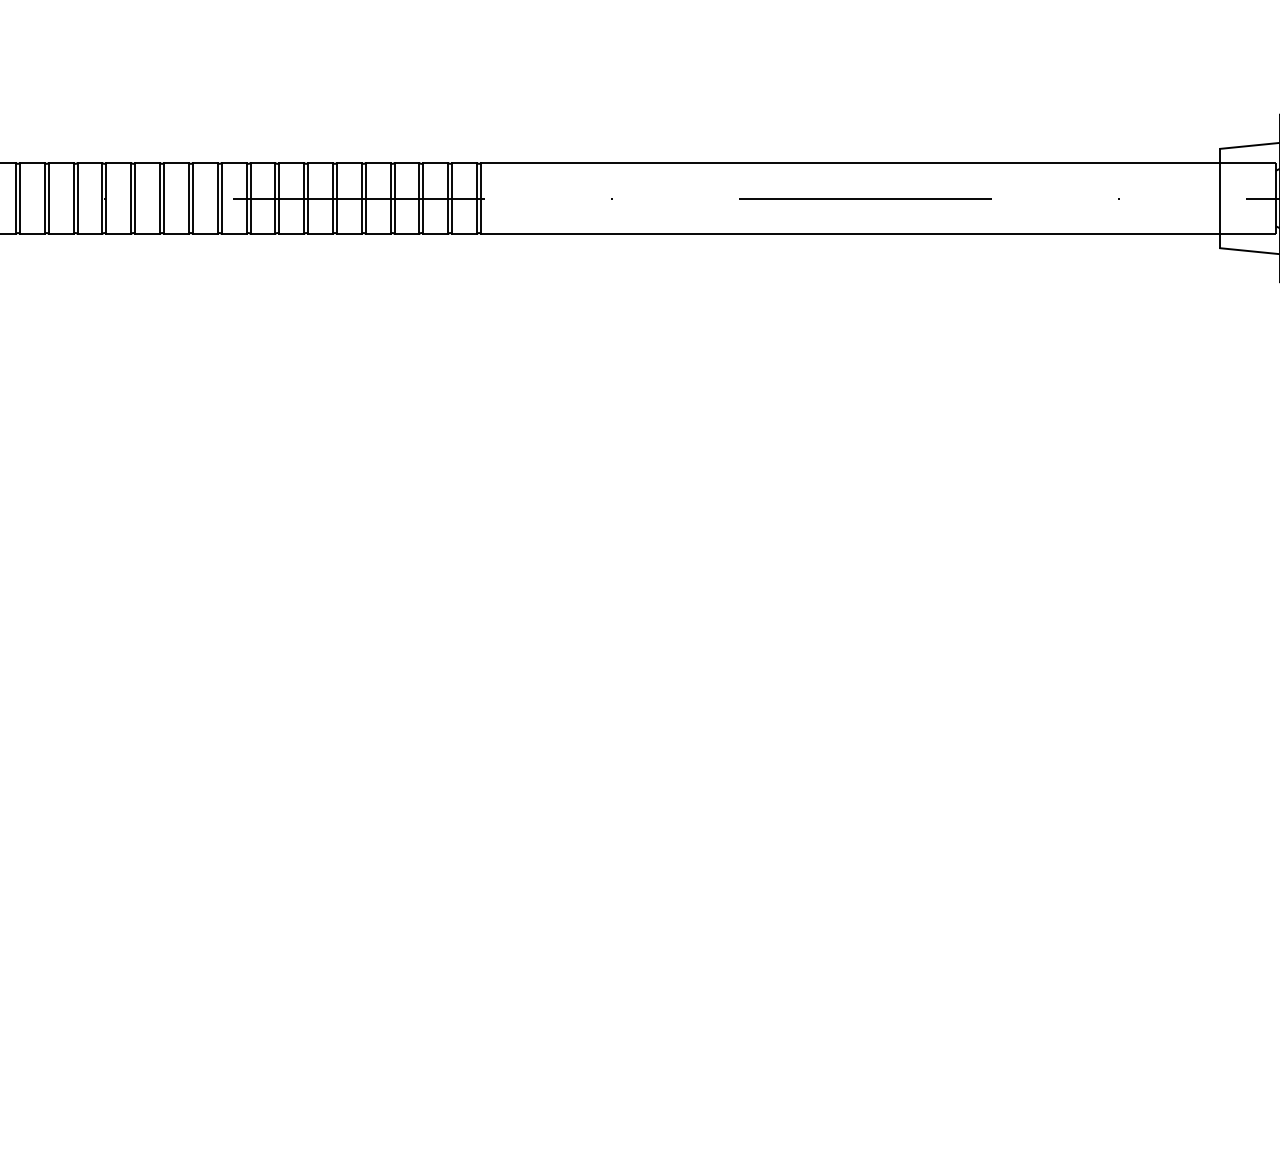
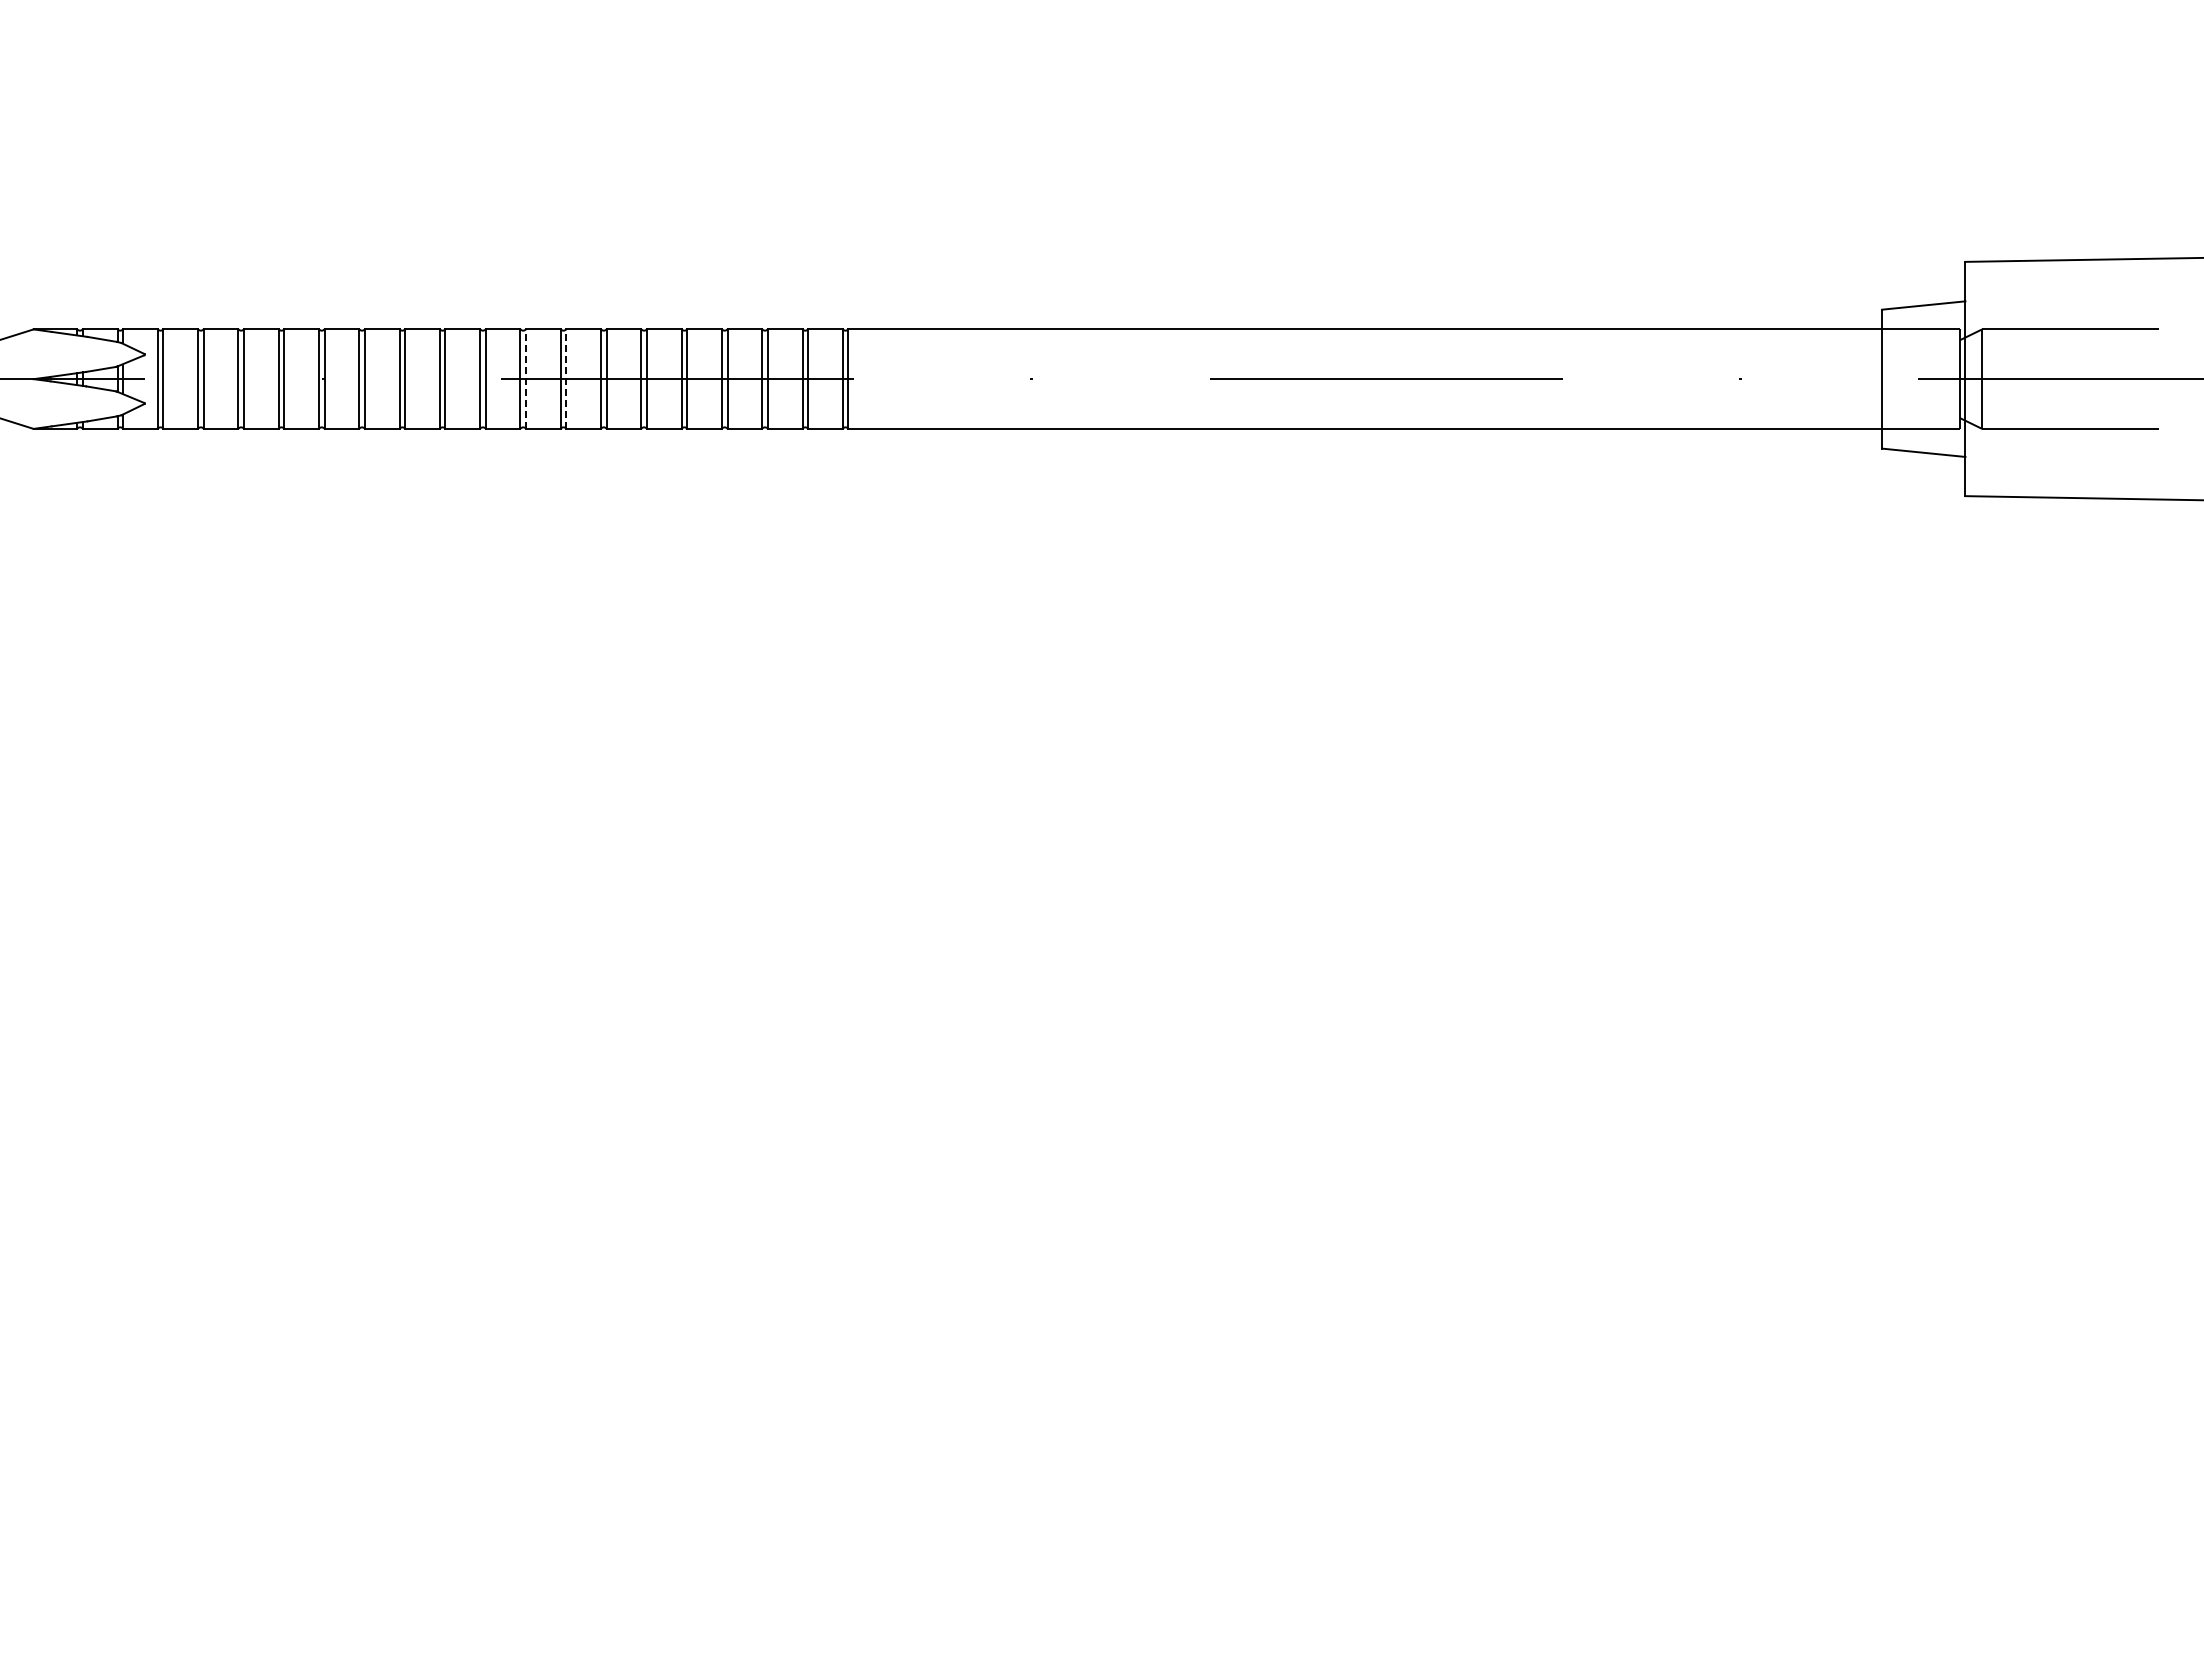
line: (250, 198) -> (526, 379), solid -> dashed
line: (279, 198) -> (566, 379), solid -> dashed

